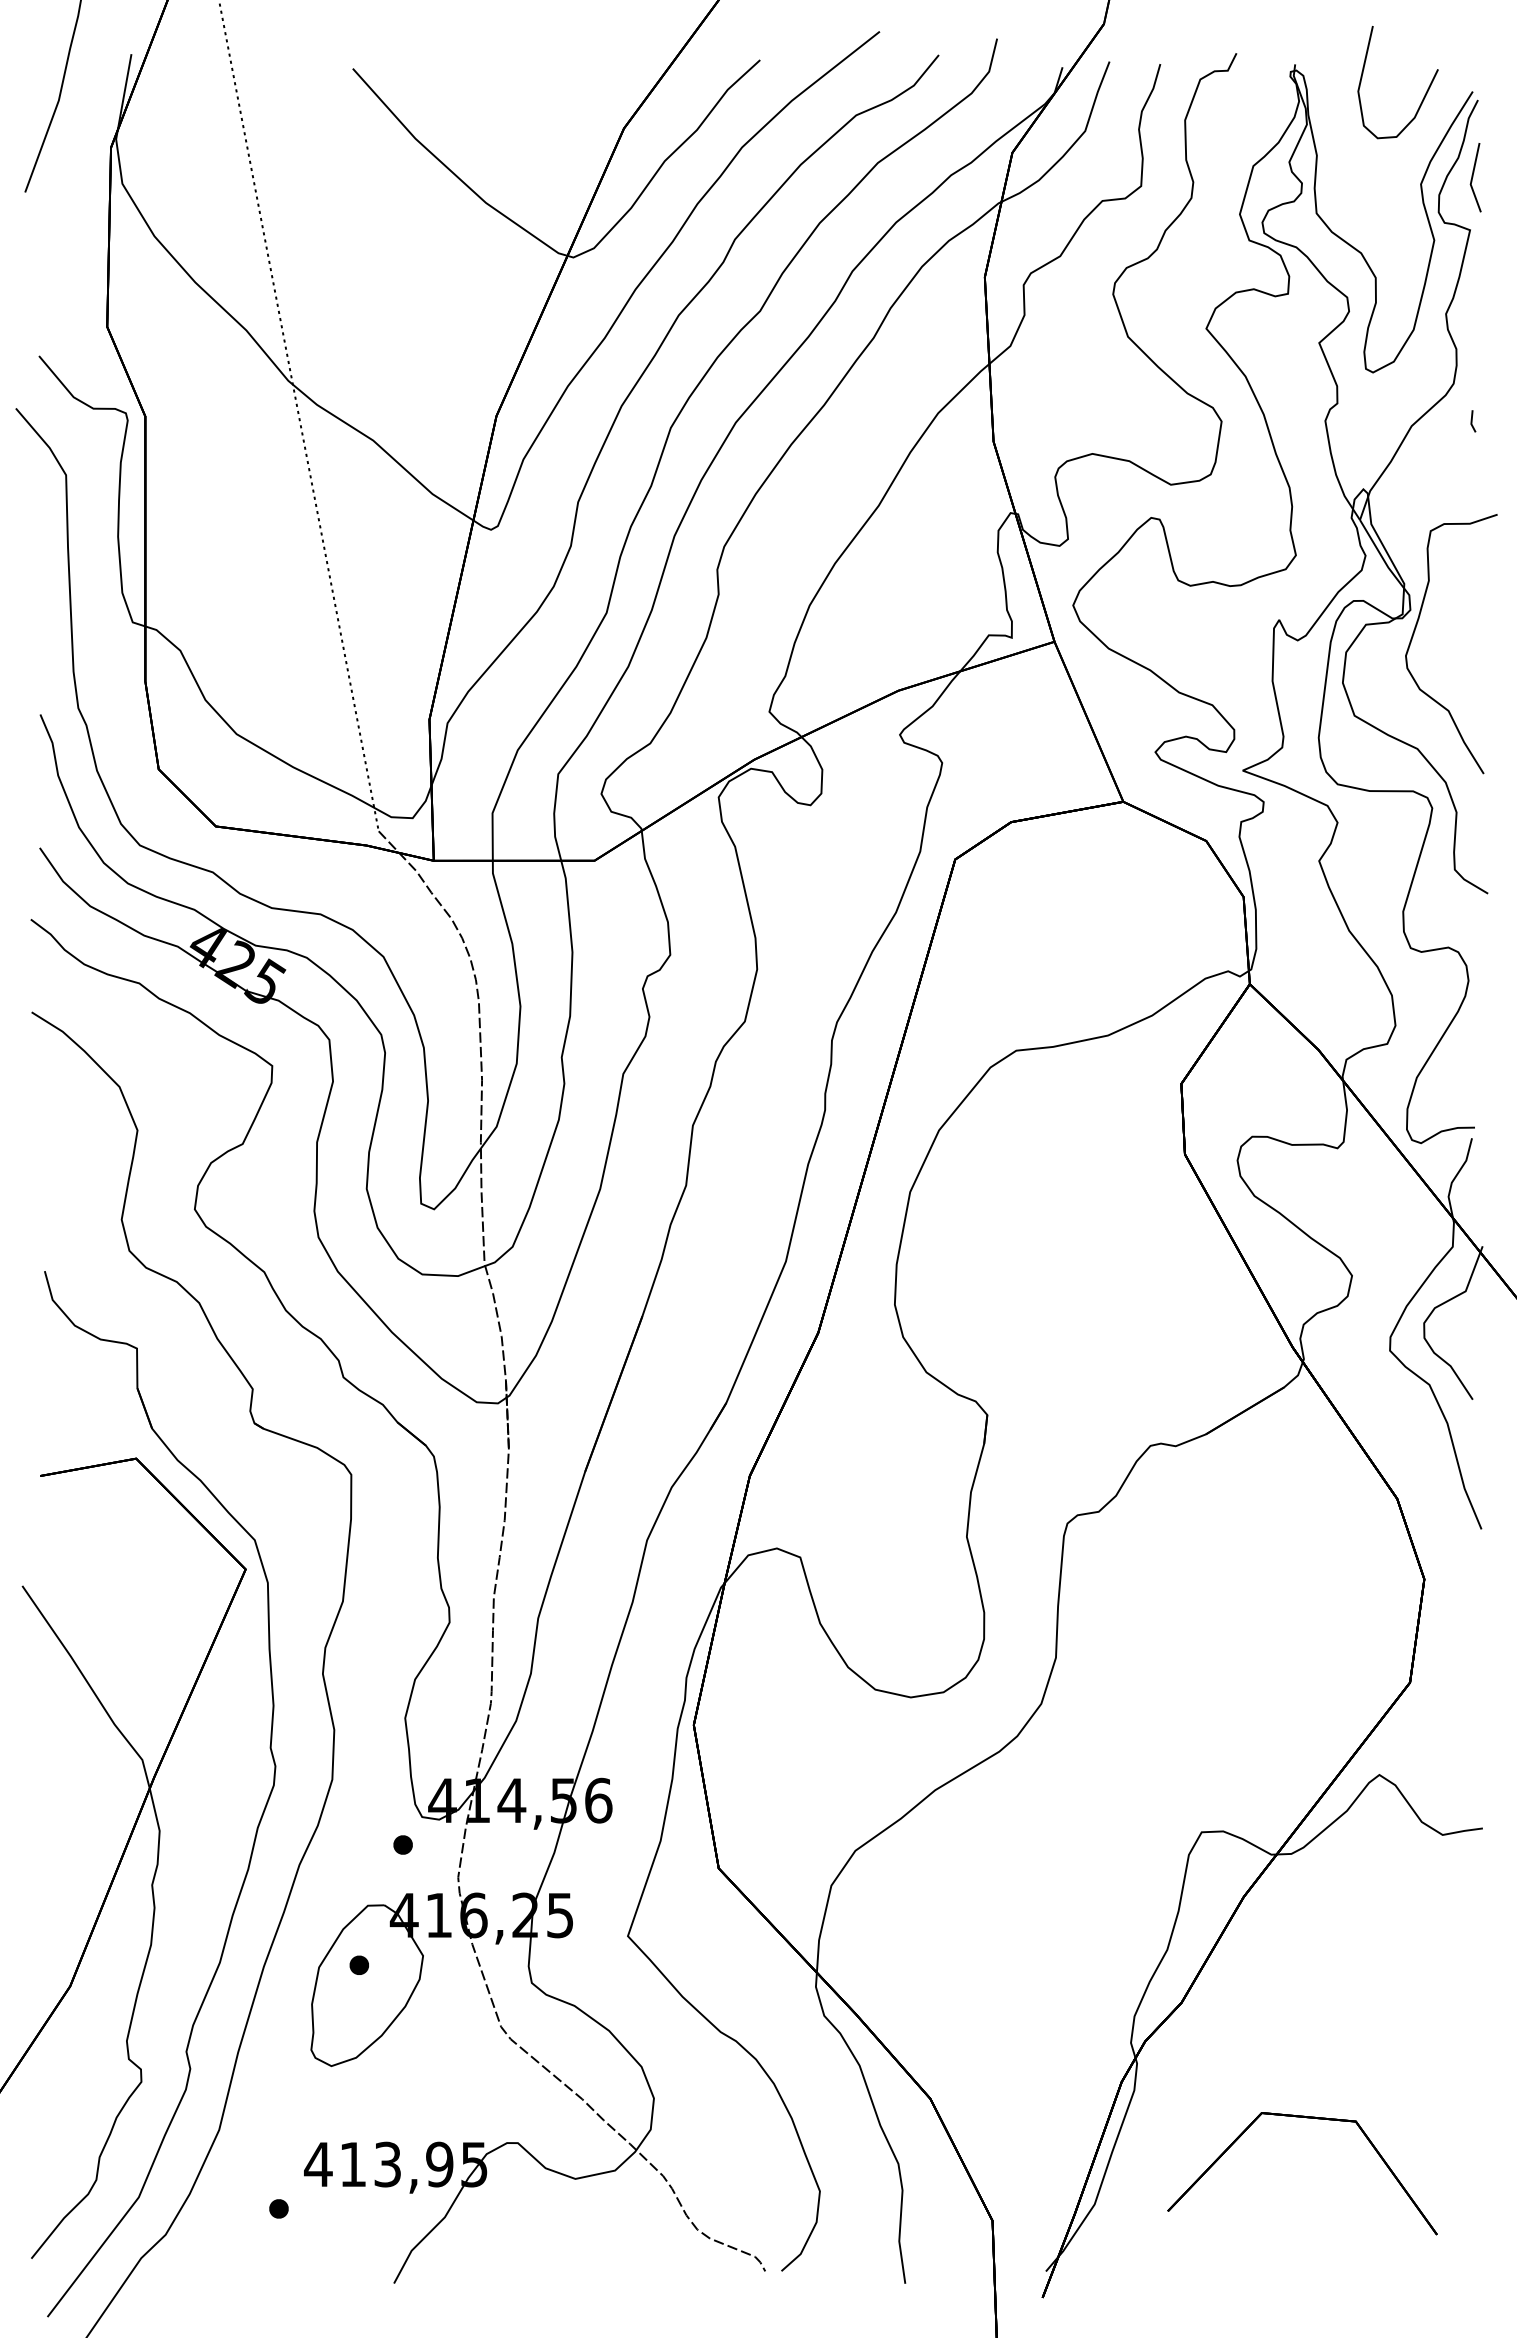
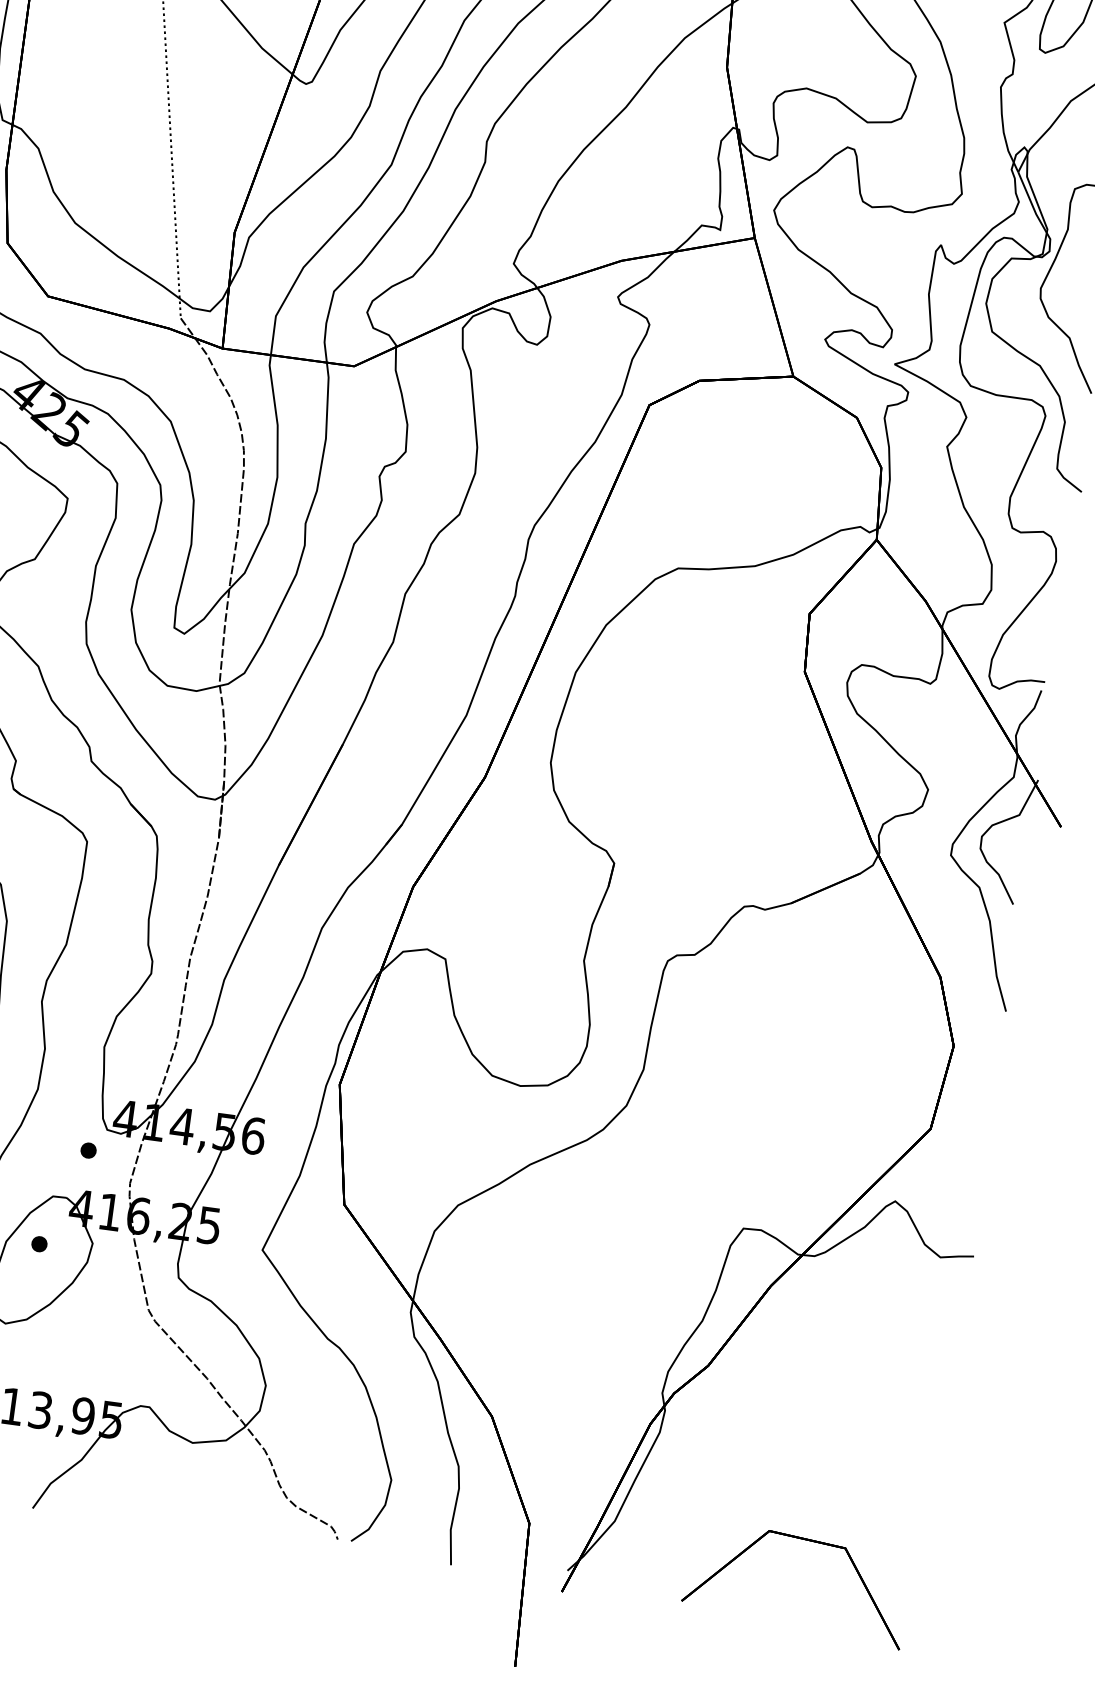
part: (1306, 2118) -> (805, 1540), moved

